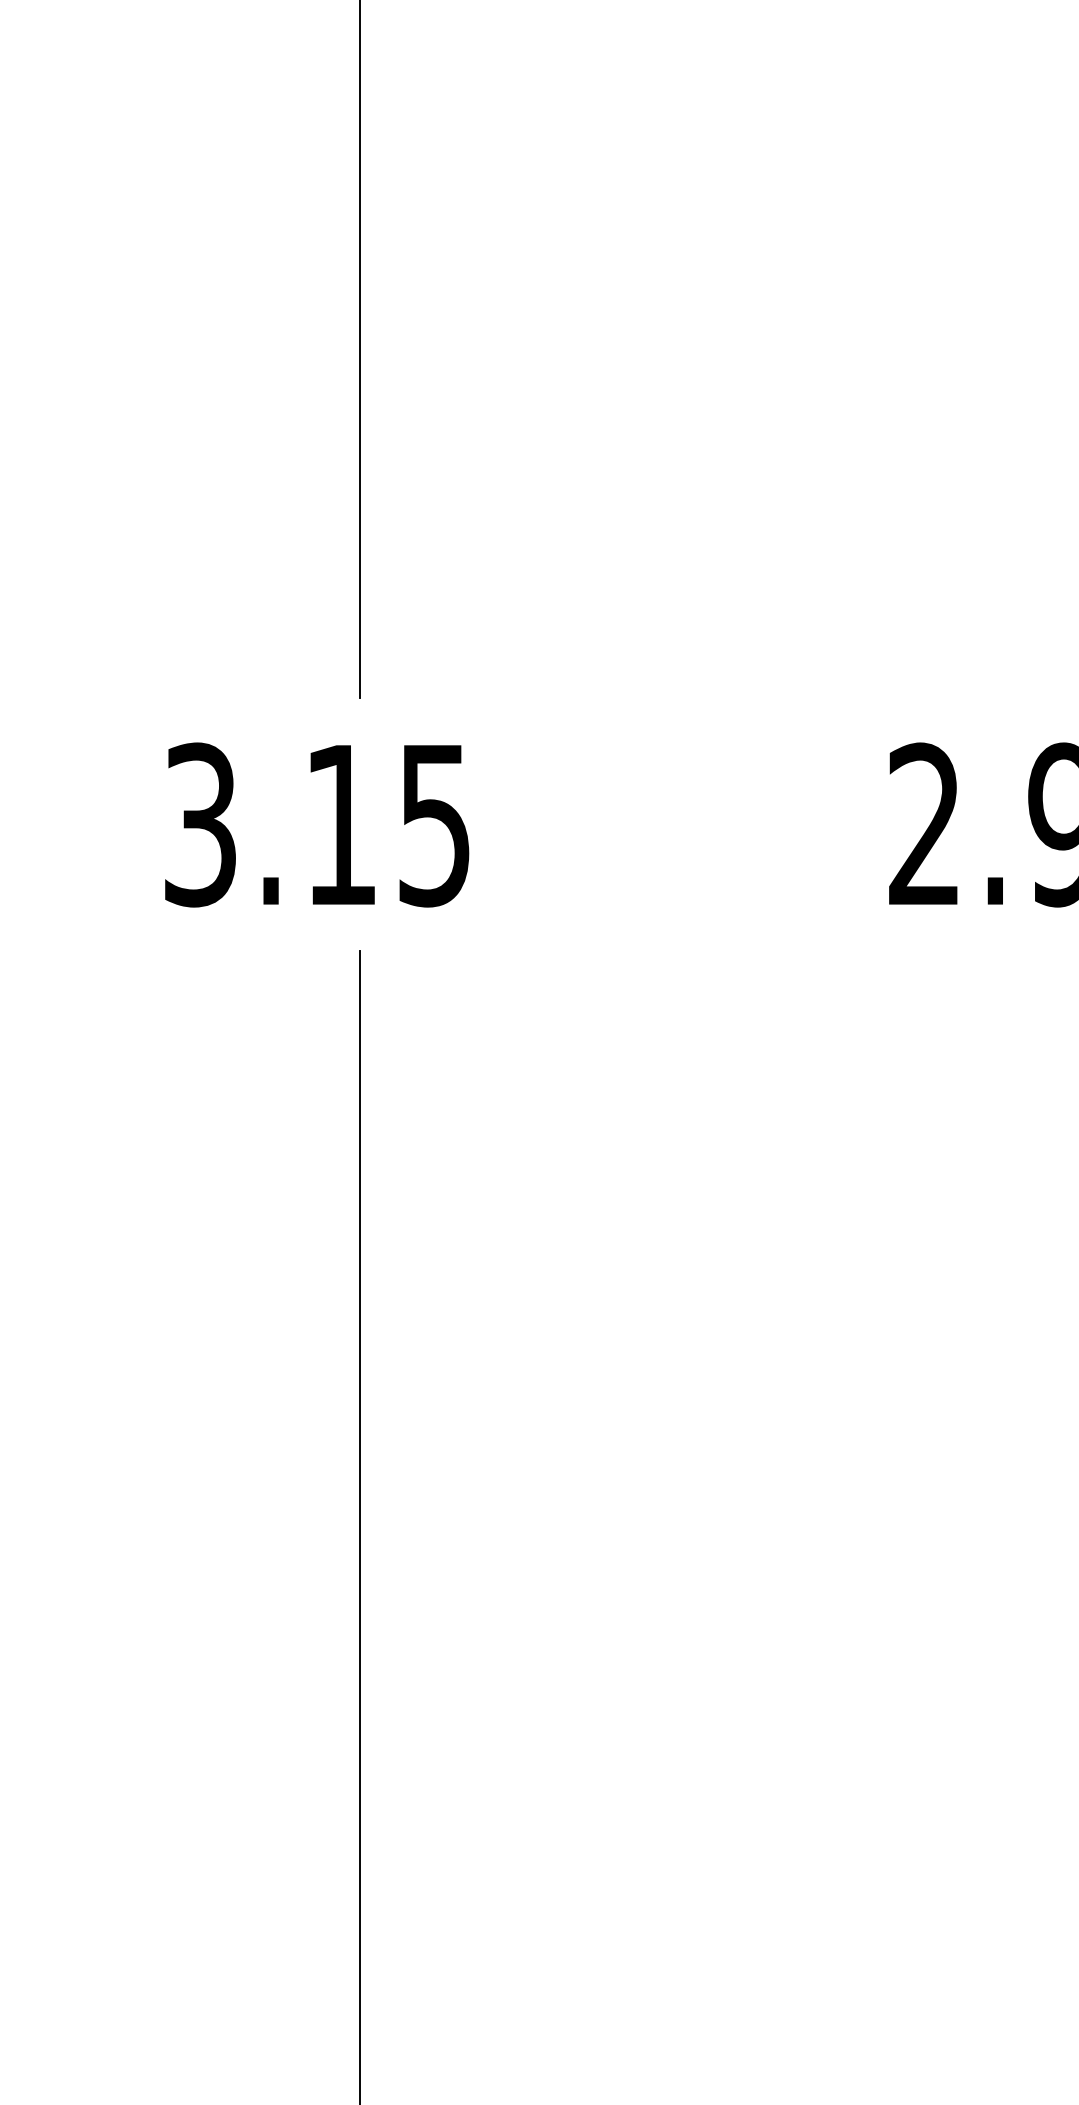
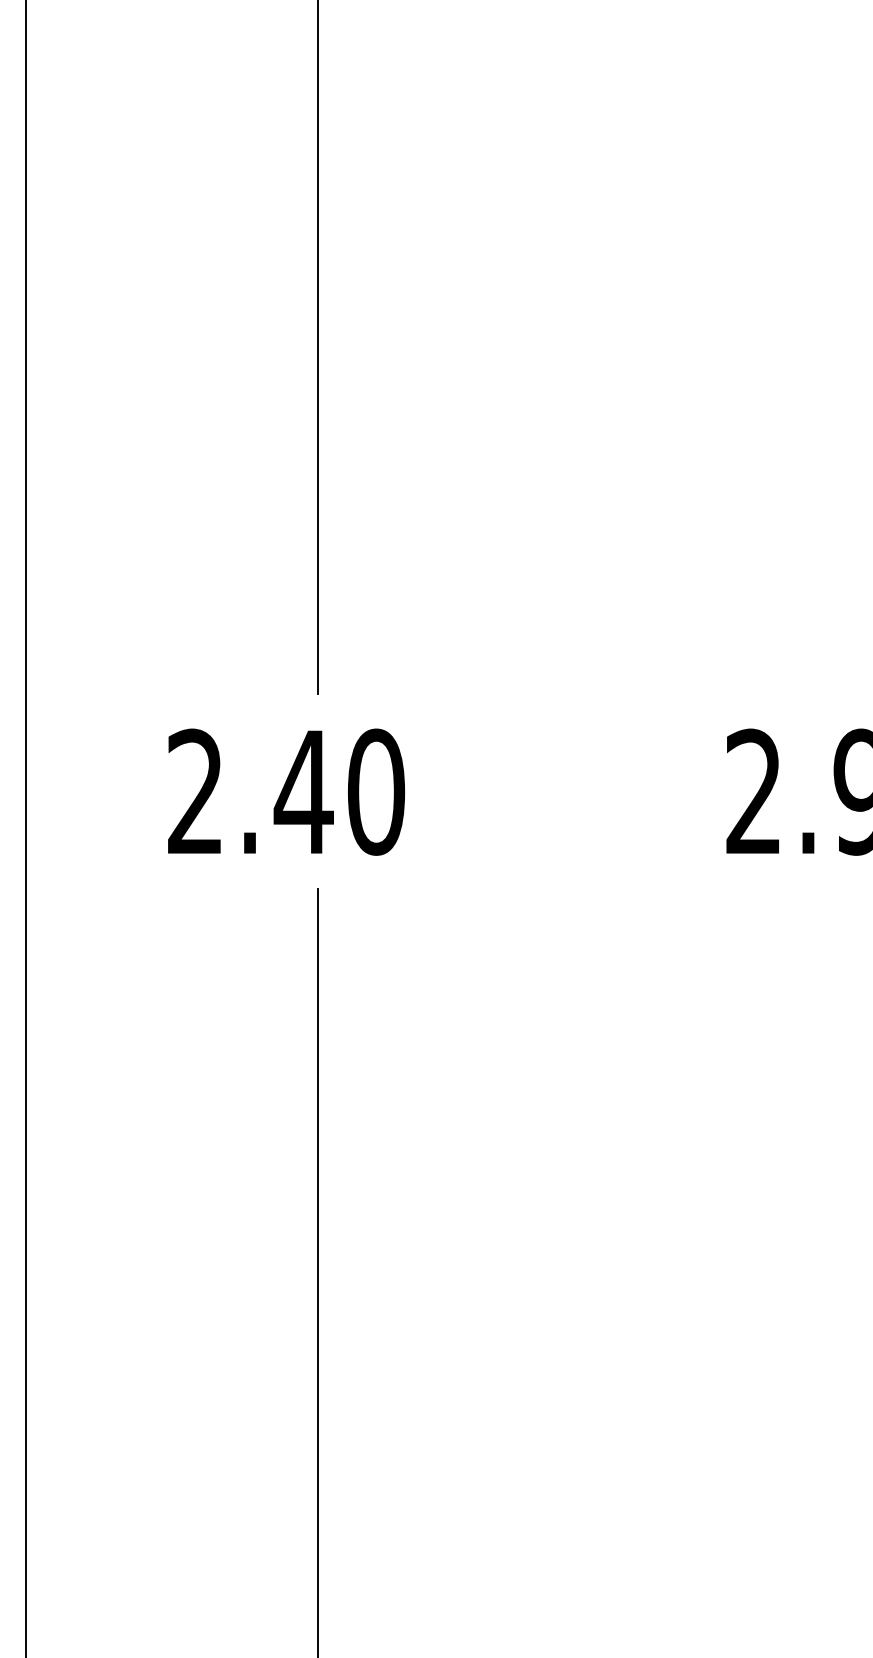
text: (318, 824) -> (286, 791), 3.15 -> 2.40

